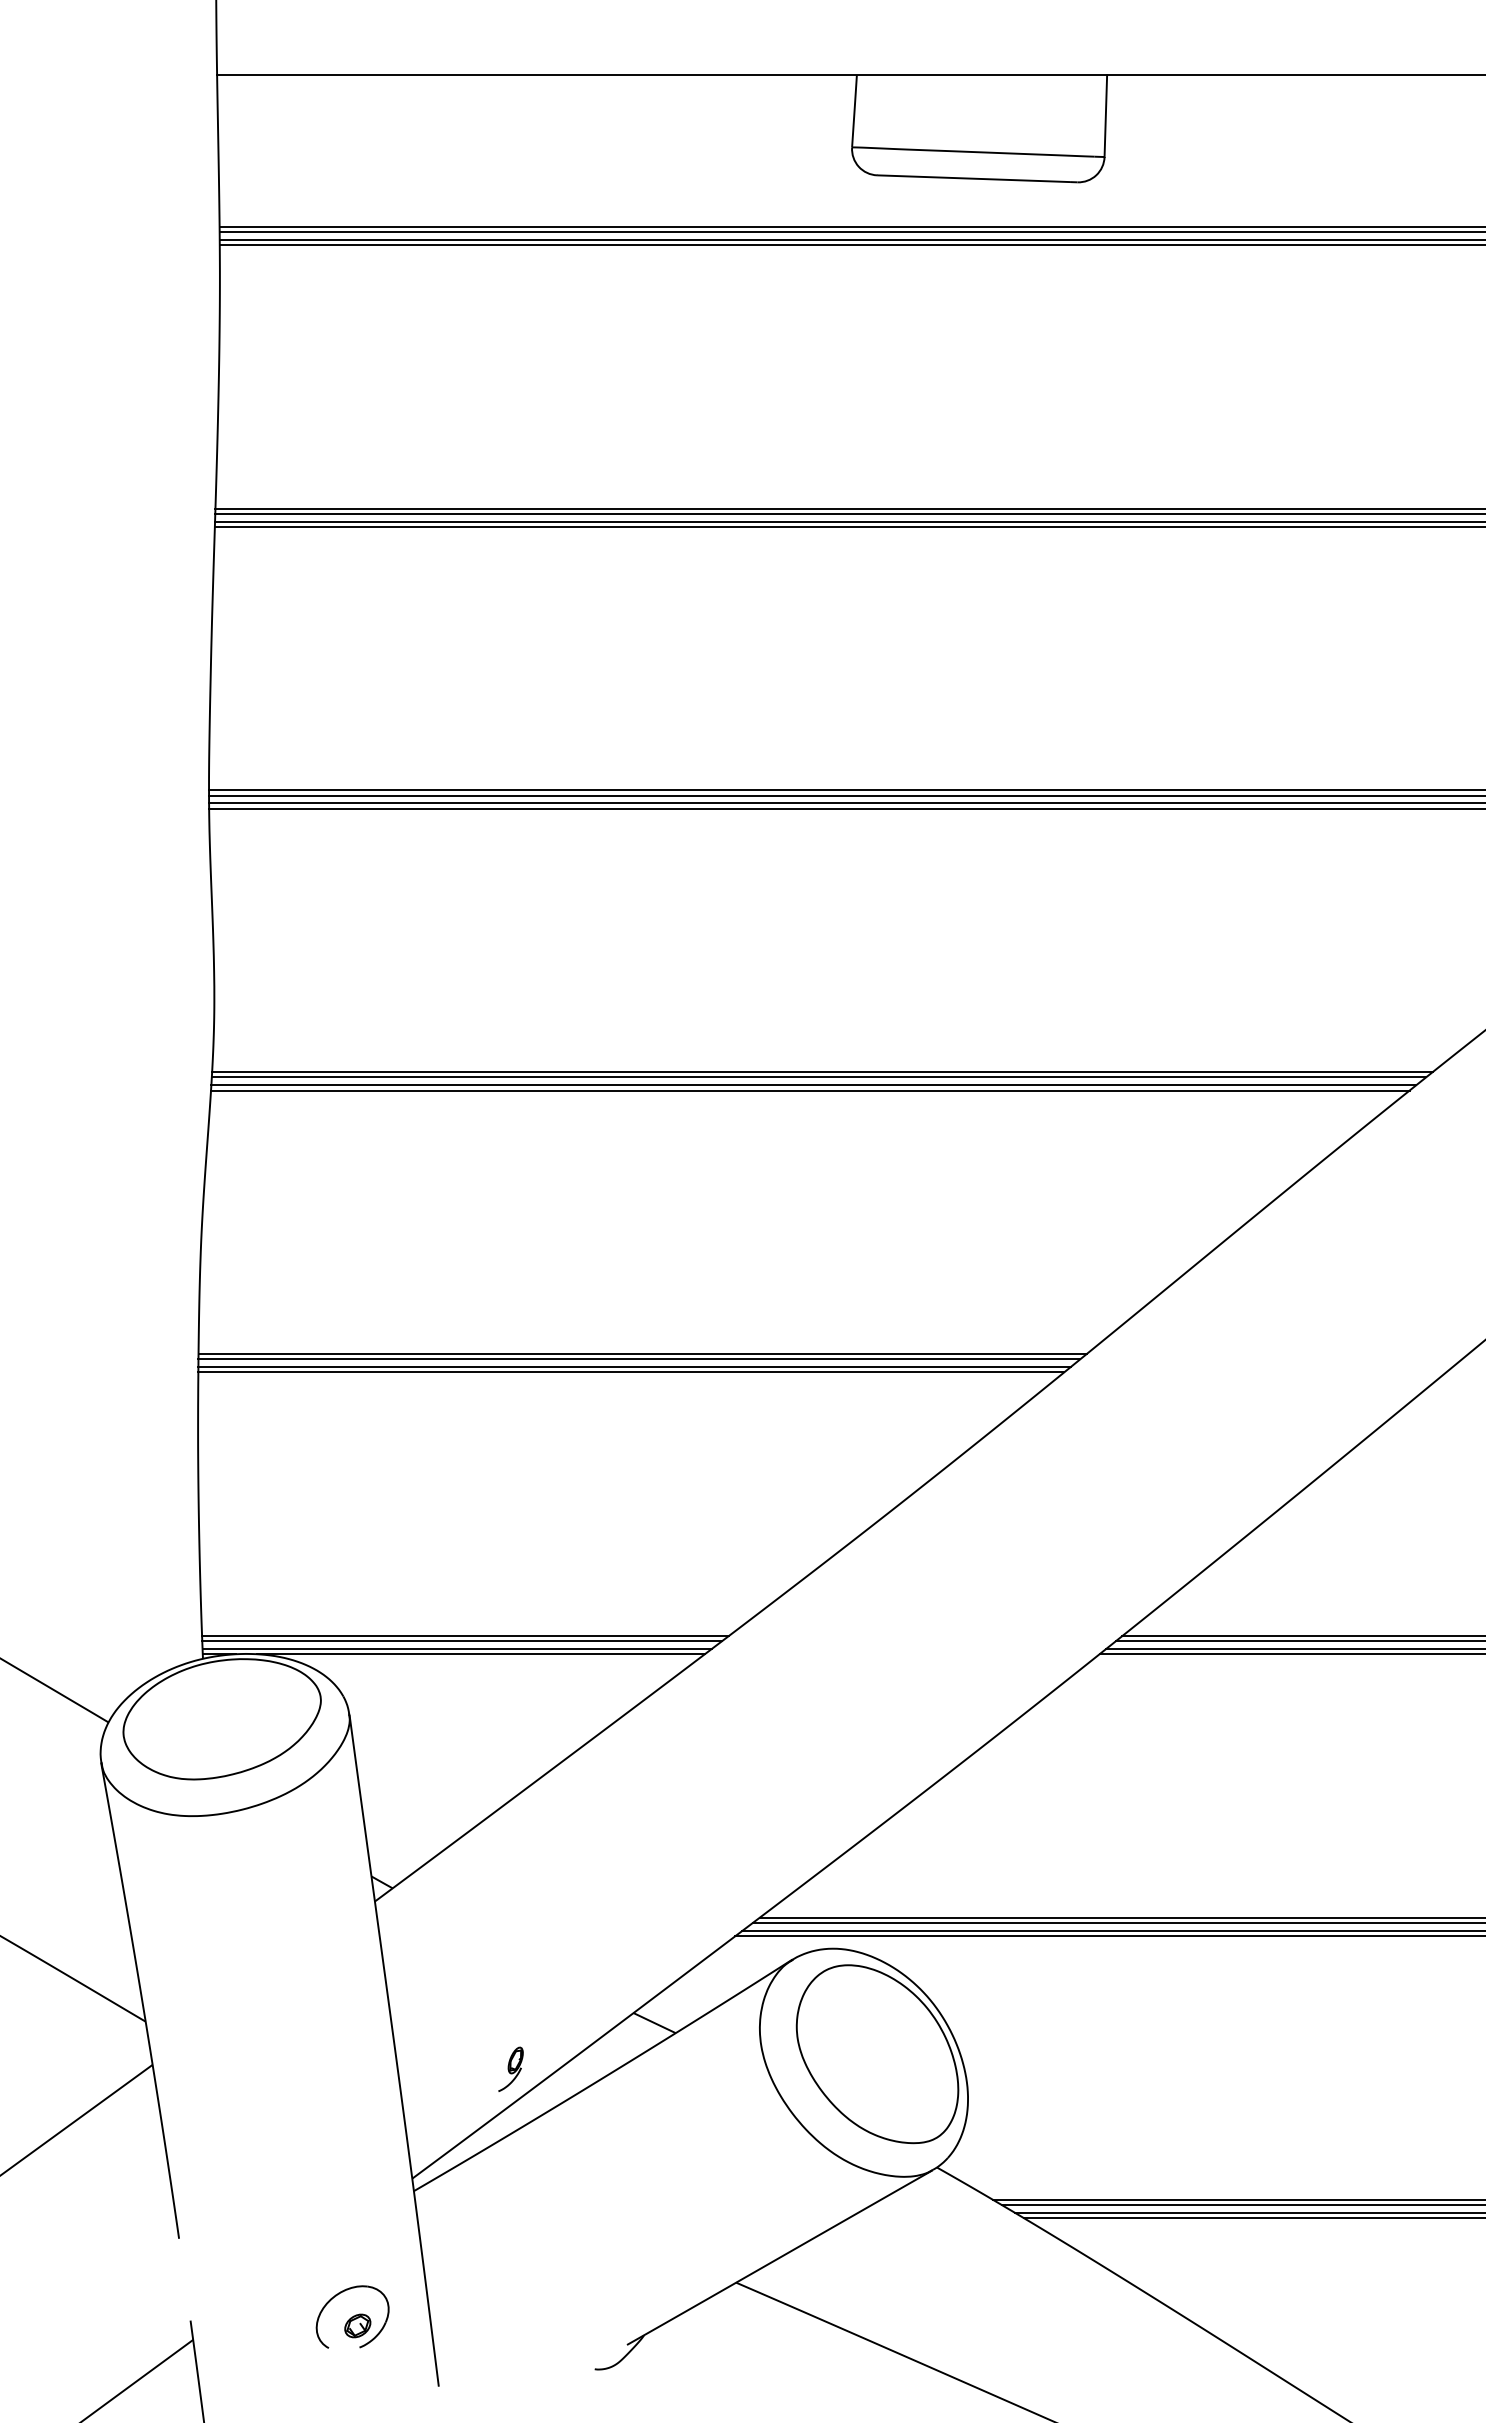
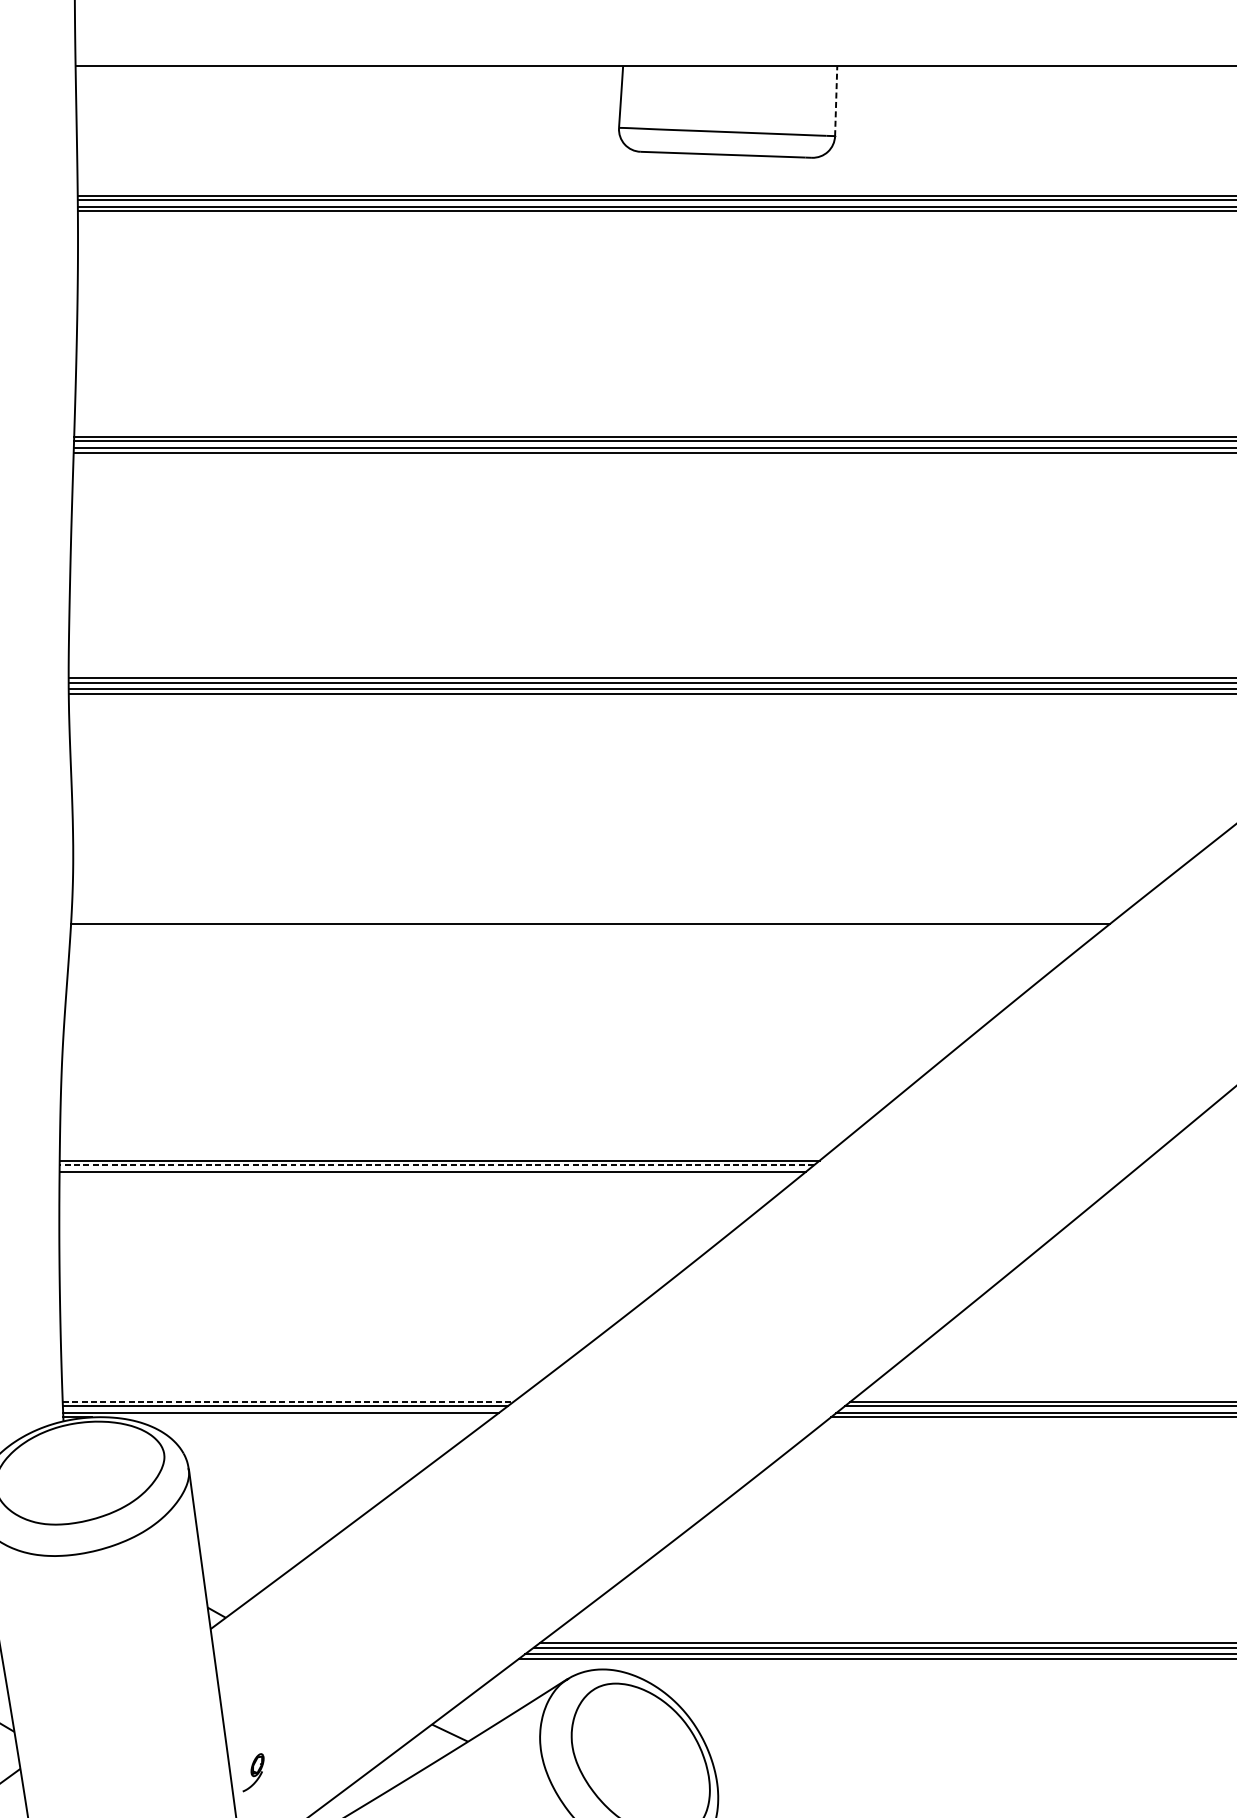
line: (1105, 116) -> (835, 101), solid -> dashed
line: (822, 1072) -> (593, 919), removed
line: (813, 1085) -> (585, 930), removed
line: (810, 1090) -> (583, 935), removed
line: (639, 1359) -> (437, 1165), solid -> dashed
line: (631, 1372) -> (430, 1176), removed
line: (465, 1636) -> (288, 1402), solid -> dashed
line: (480, 1654) -> (301, 1417), removed
part: (510, 2068) -> (253, 1771), moved

